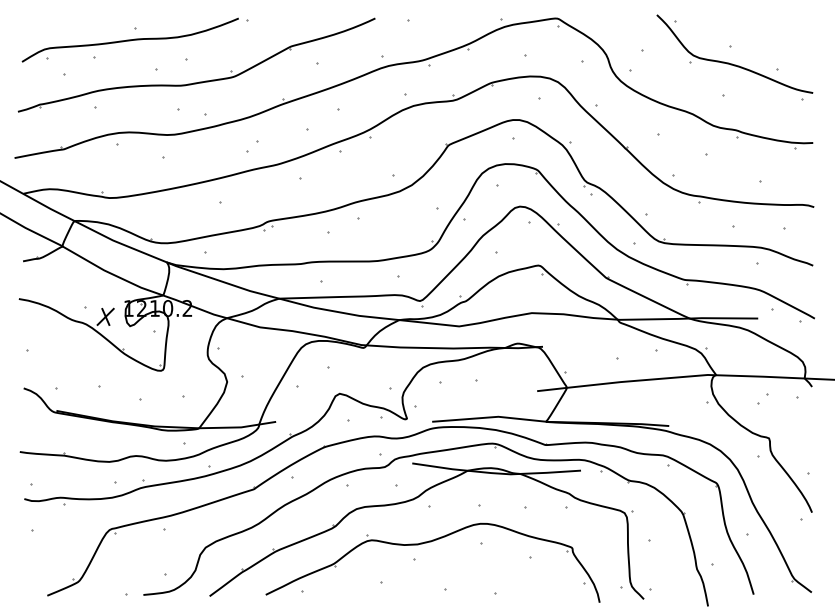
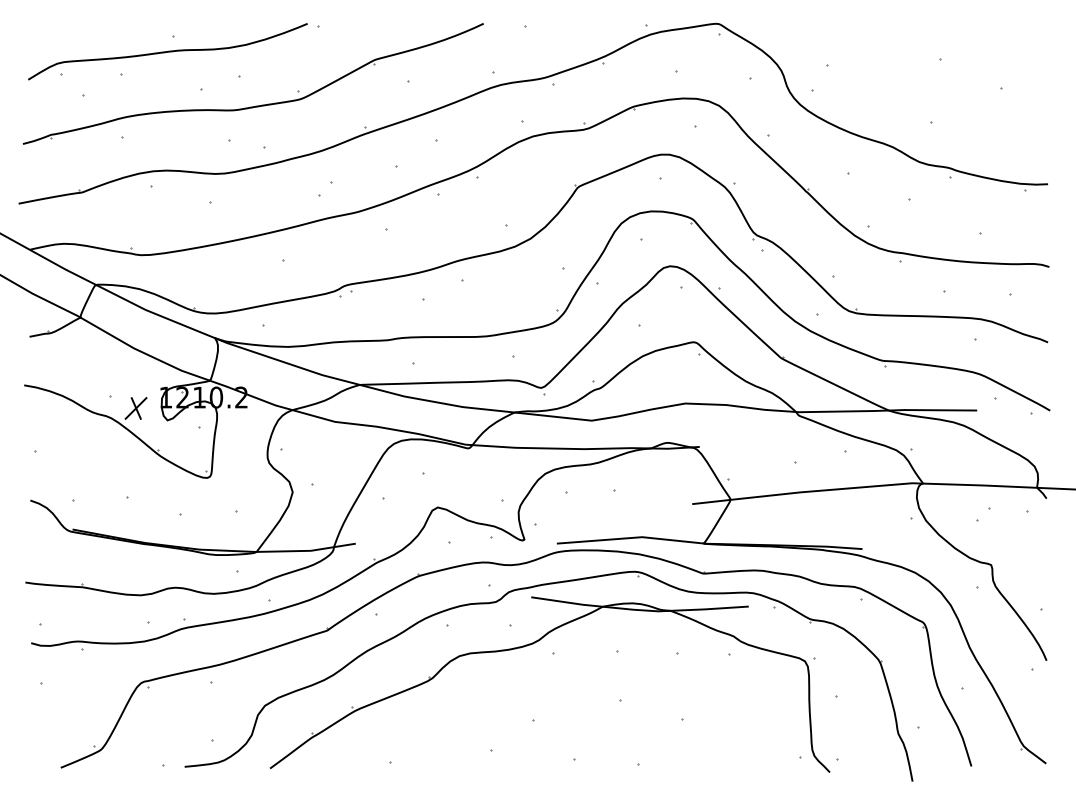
part: (732, 63) -> (944, 81), removed
part: (426, 543) -> (549, 700), removed

